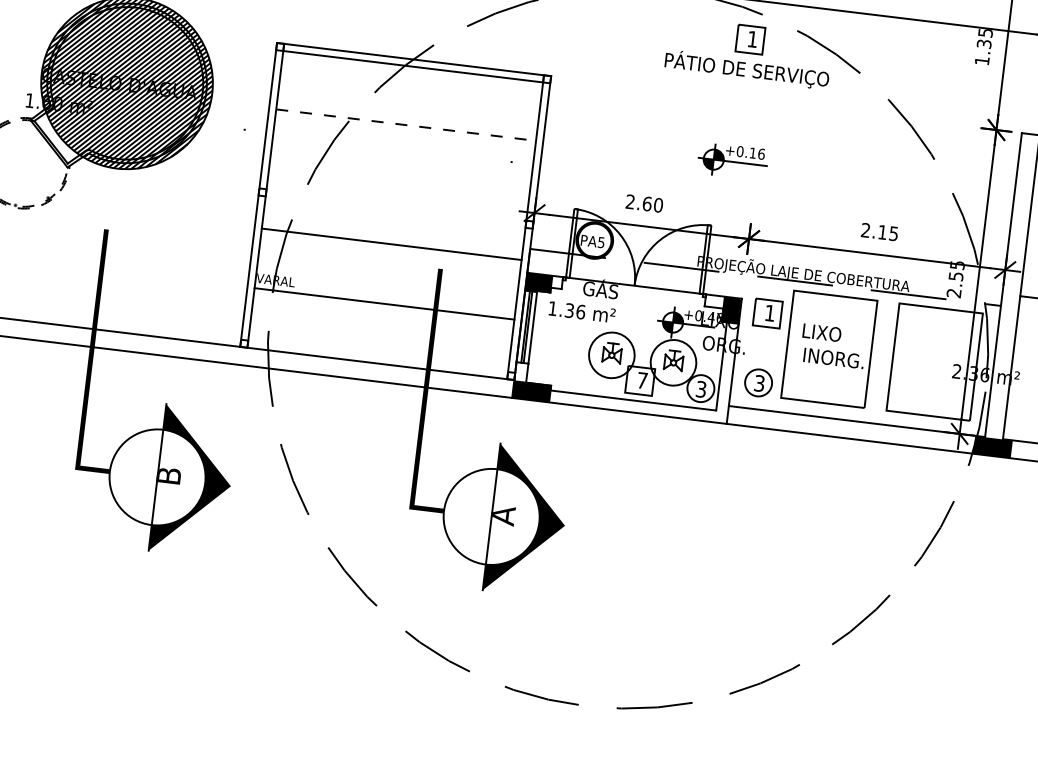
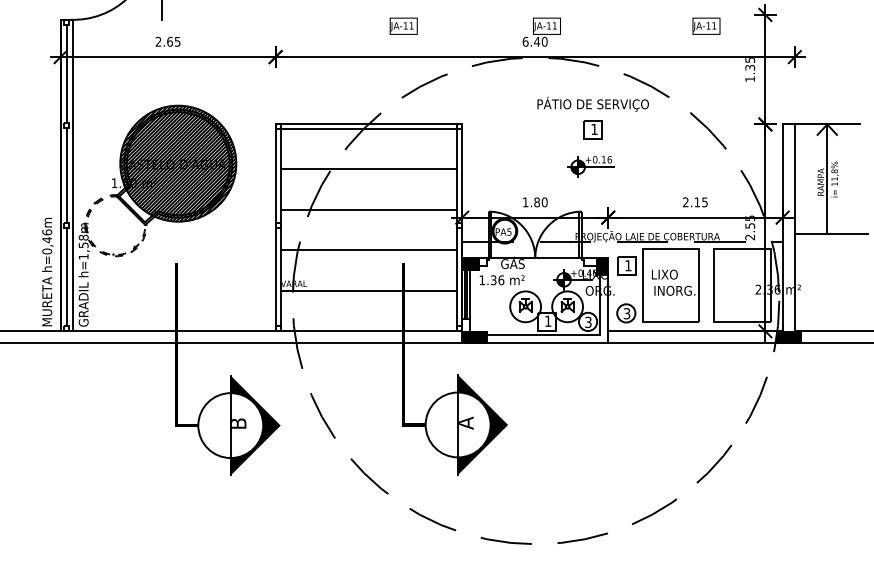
part: (749, 39) -> (592, 129), moved
line: (406, 125) -> (369, 169), dashed -> solid
line: (398, 184) -> (368, 209), added
text: (639, 203) -> (531, 202), 2.60 -> 1.80
text: (643, 379) -> (548, 320), 7 -> 1

